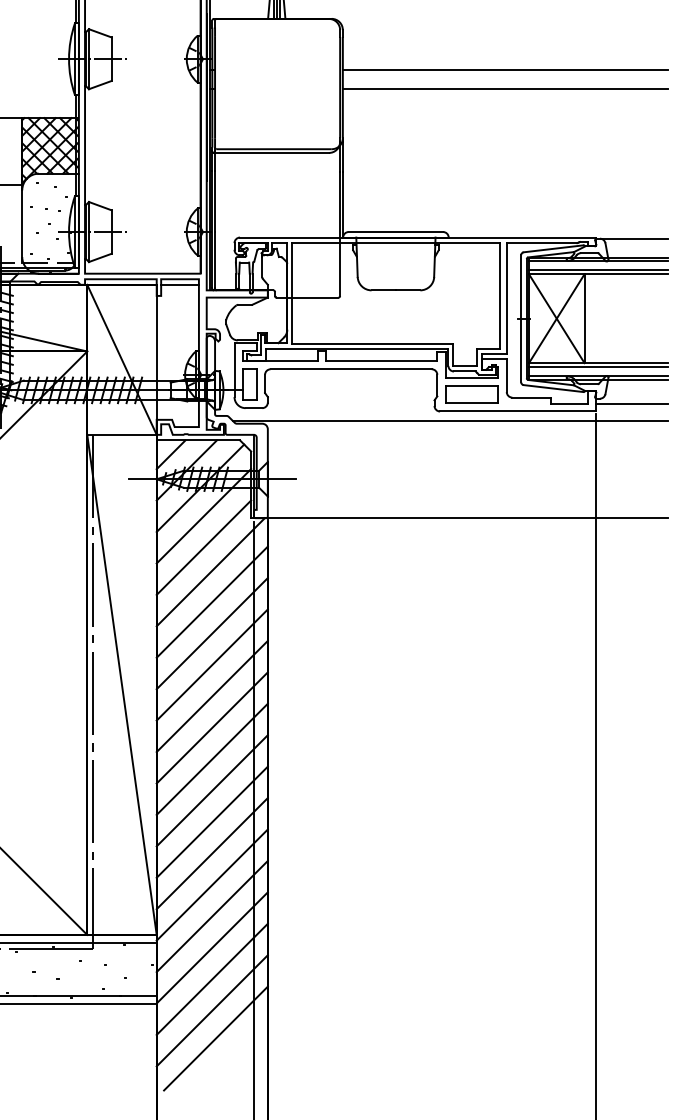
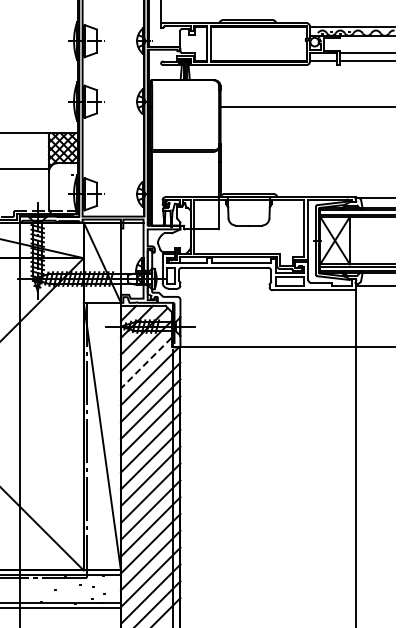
line: (505, 88) -> (307, 117), removed
line: (449, 421) -> (277, 295), removed
line: (204, 548) -> (146, 363), solid -> dashed

